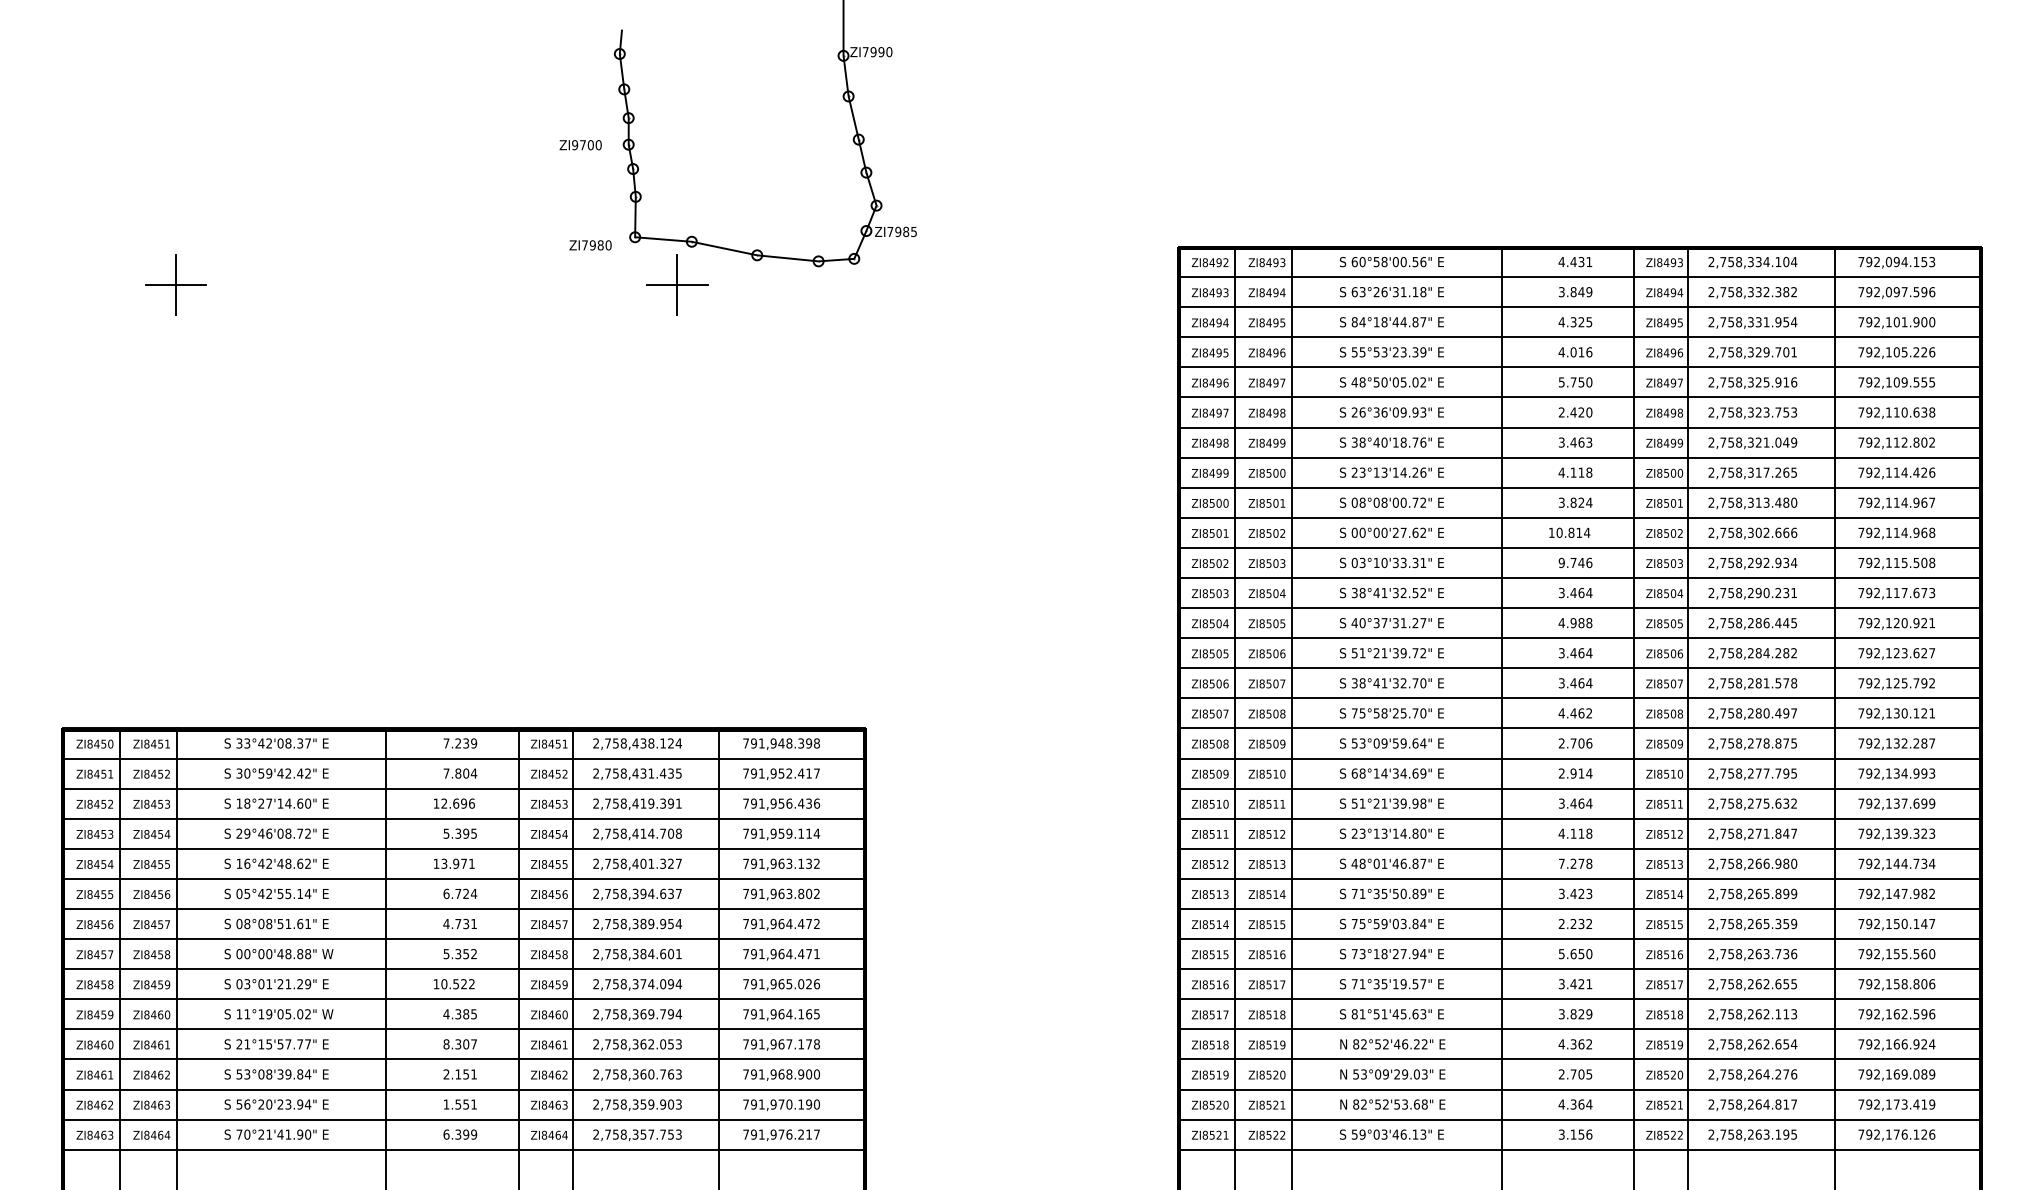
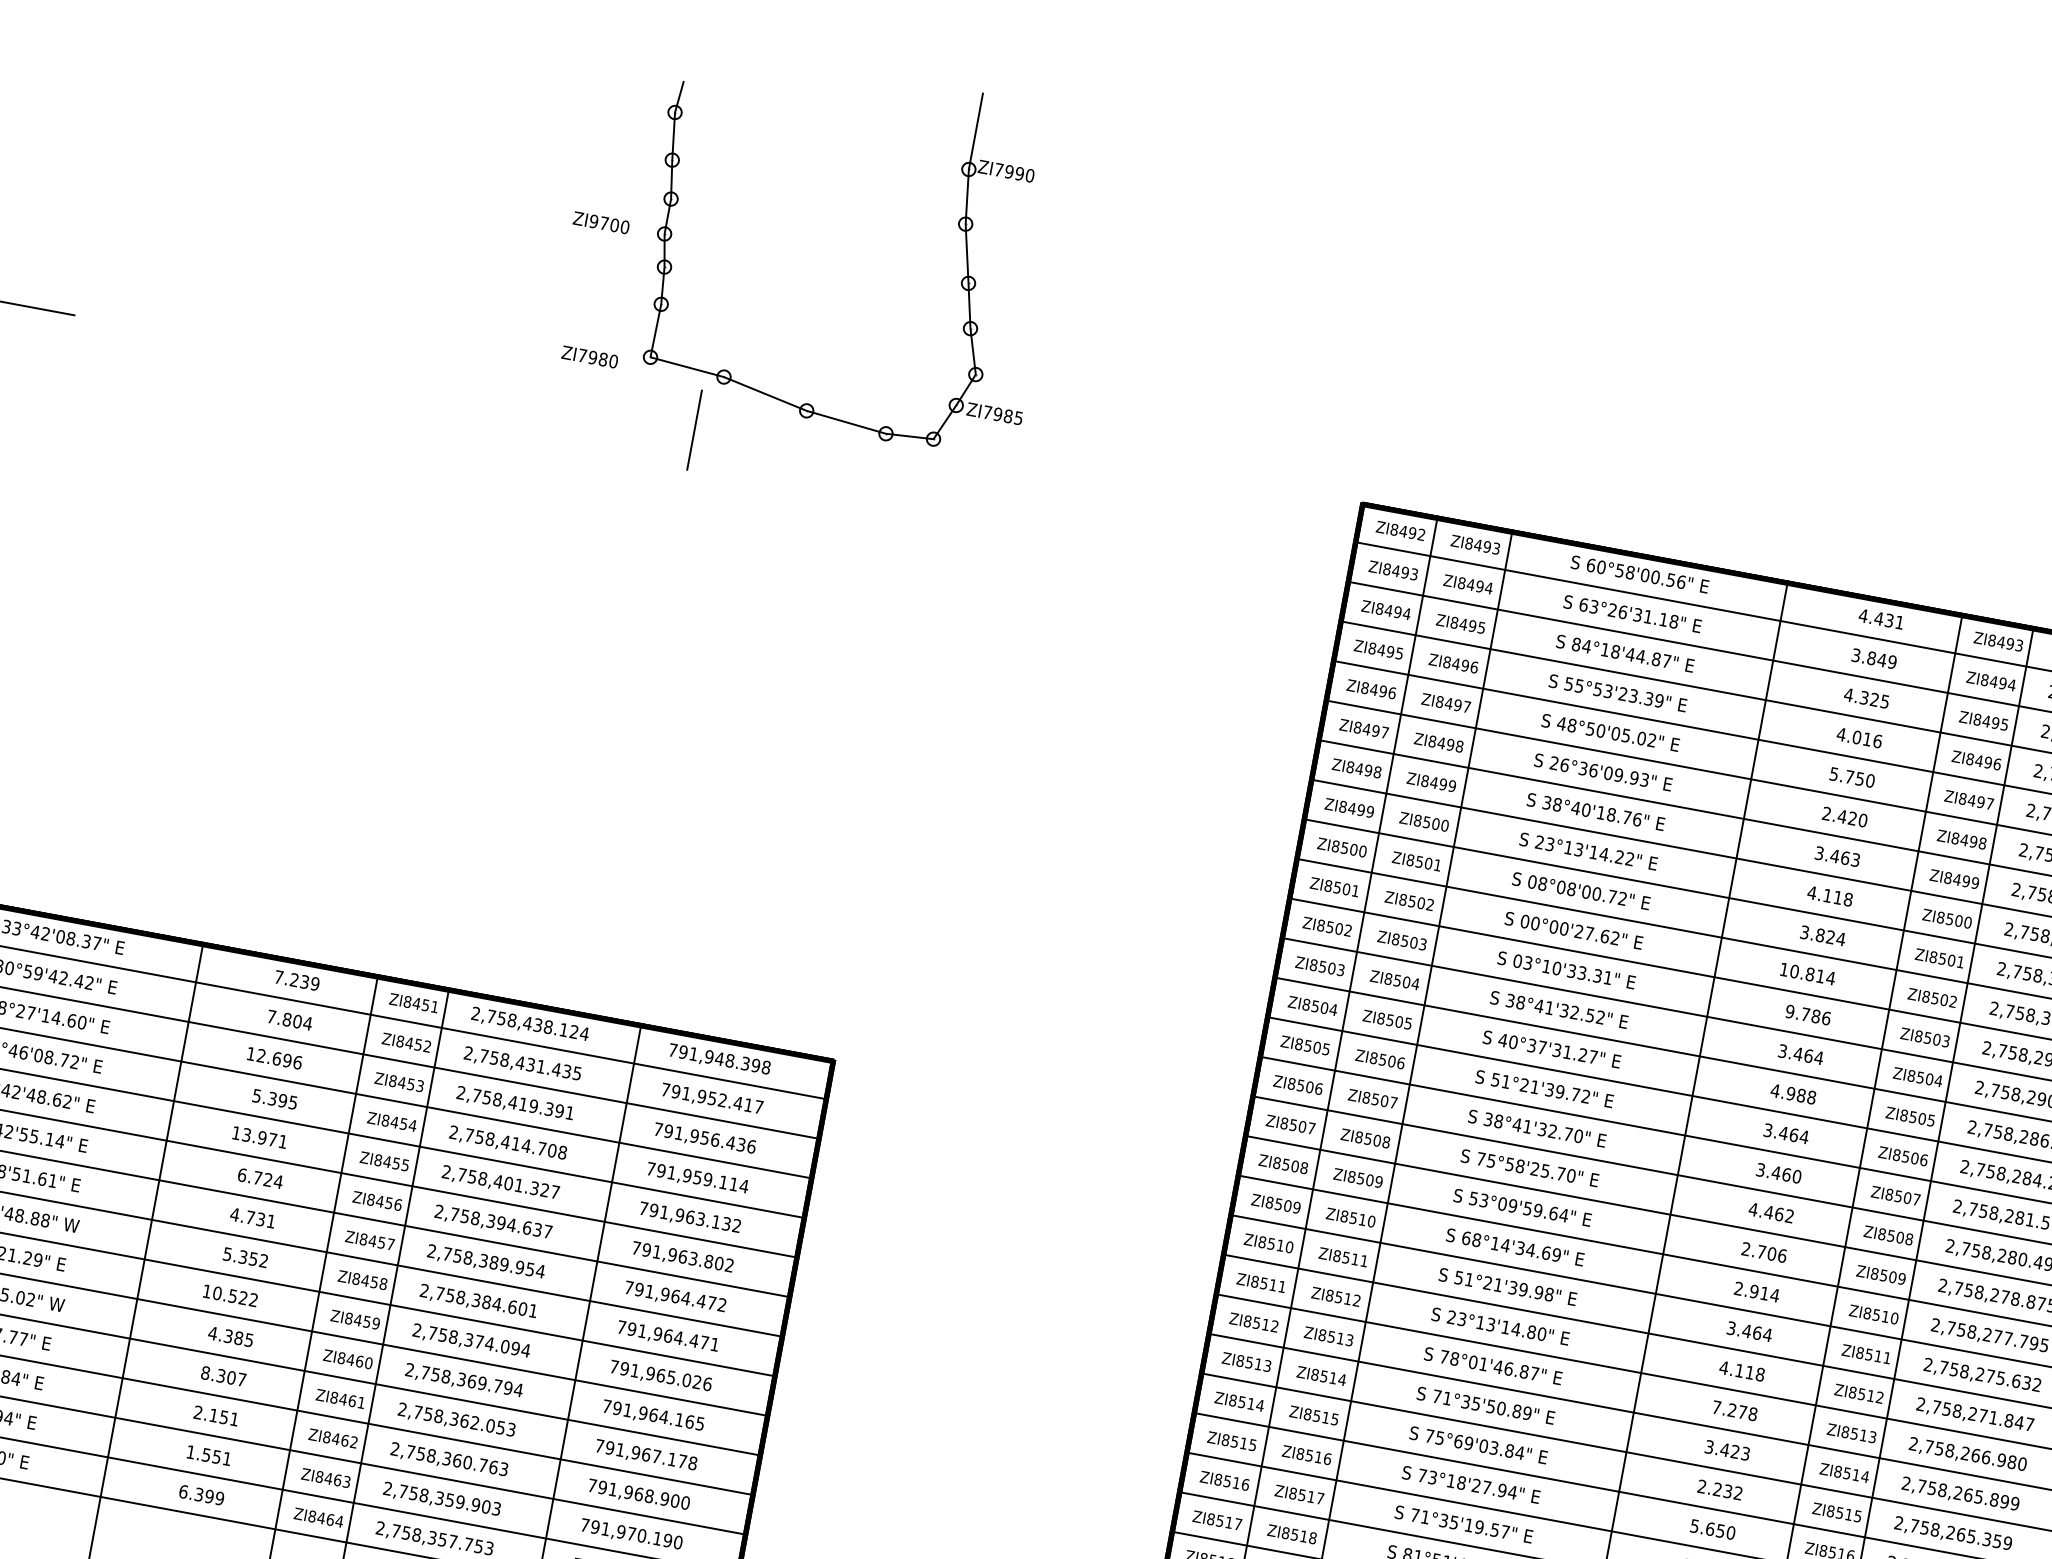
line: (175, 284) -> (34, 307), removed
line: (677, 284) -> (694, 429), removed
text: (1423, 472) -> (1630, 858), 23°13'14.26" -> 23°13'14.22"
text: (1581, 562) -> (1816, 1015), 9.746 -> 9.786
text: (1589, 683) -> (1797, 1177), 3.464 -> 3.460
text: (1354, 863) -> (1444, 1356), 48°01'46.87" -> 78°01'46.87"
text: (1376, 923) -> (1458, 1440), 75°59'03.84" -> 75°69'03.84"

